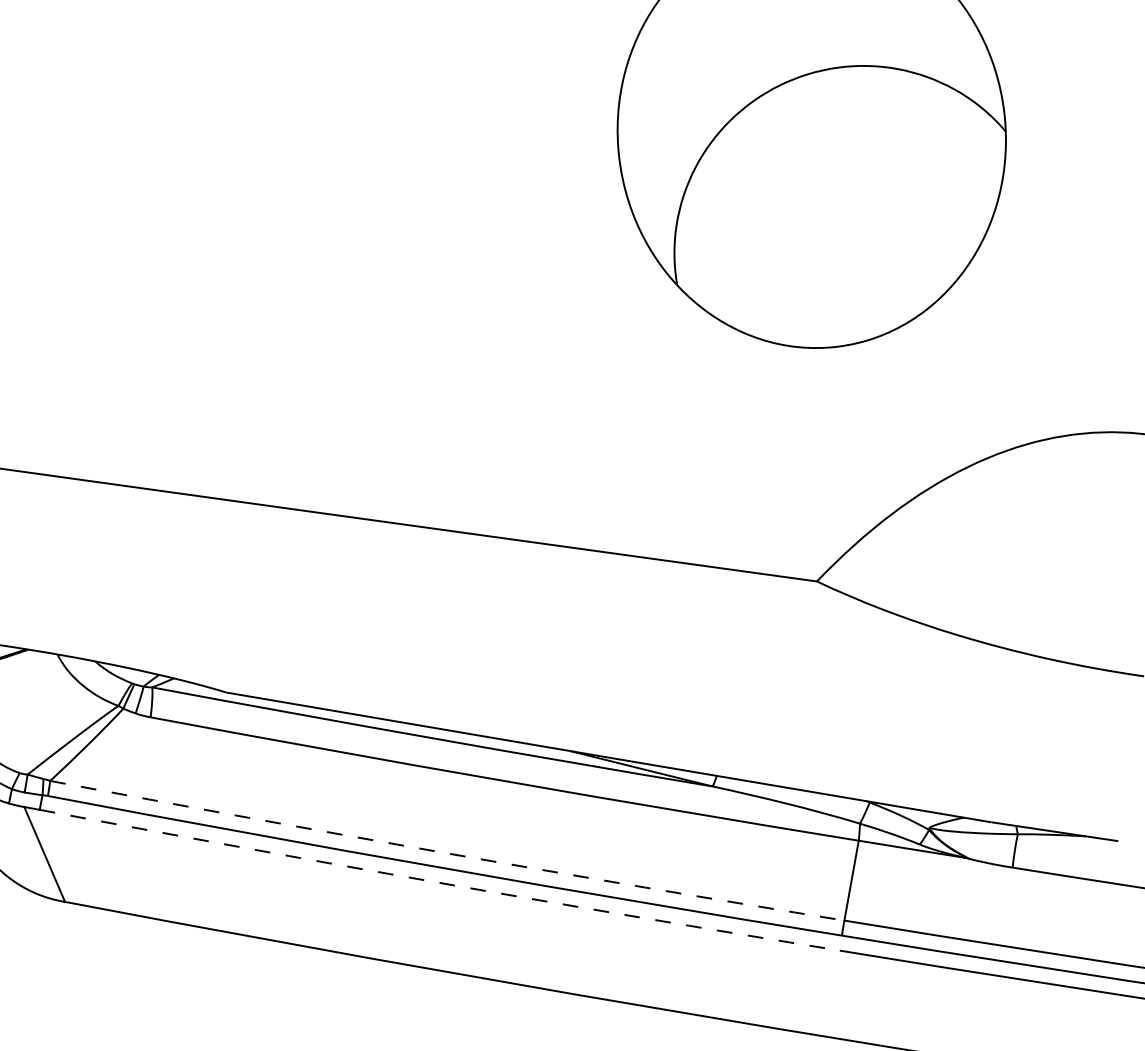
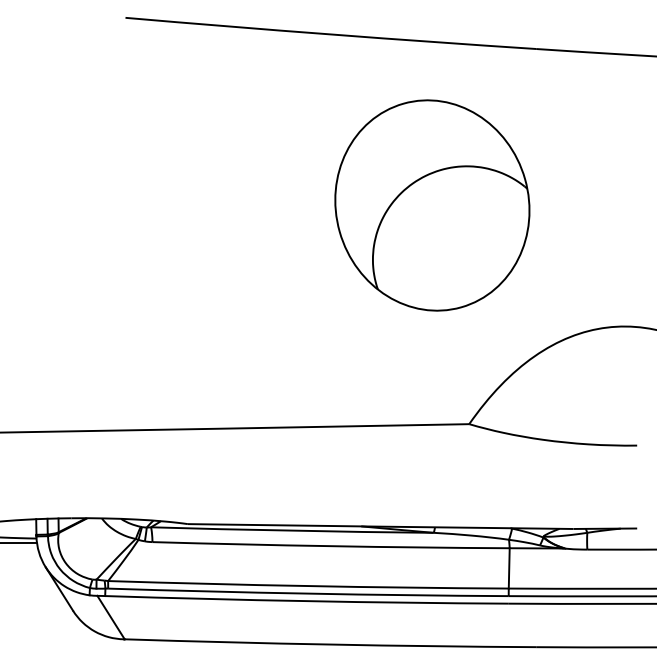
arc: (446, 854) -> (308, 586), dashed -> solid
arc: (438, 883) -> (306, 601), dashed -> solid

